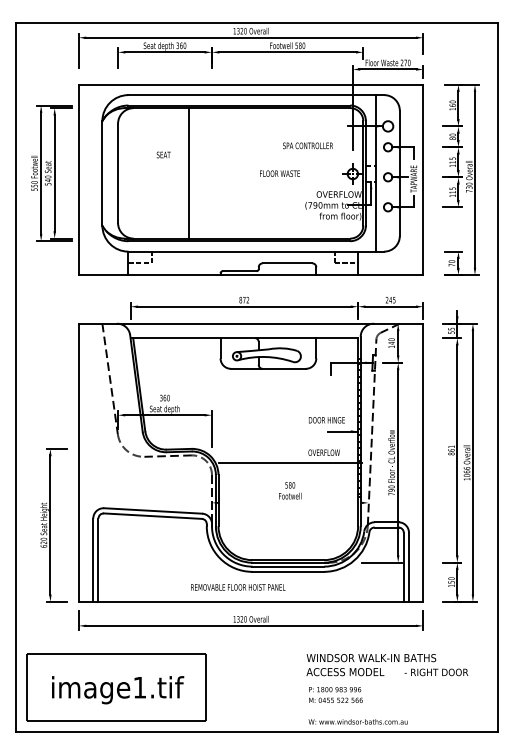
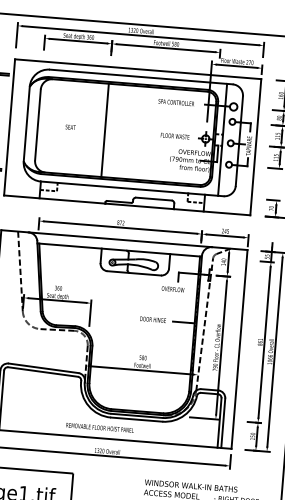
text: (307, 145) -> (176, 102), moved
text: (163, 154) -> (70, 126), moved
line: (188, 173) -> (104, 130), moved
text: (279, 173) -> (174, 136), moved
text: (326, 420) -> (152, 319), moved
text: (323, 452) -> (172, 289), moved
line: (290, 462) -> (142, 370), moved

